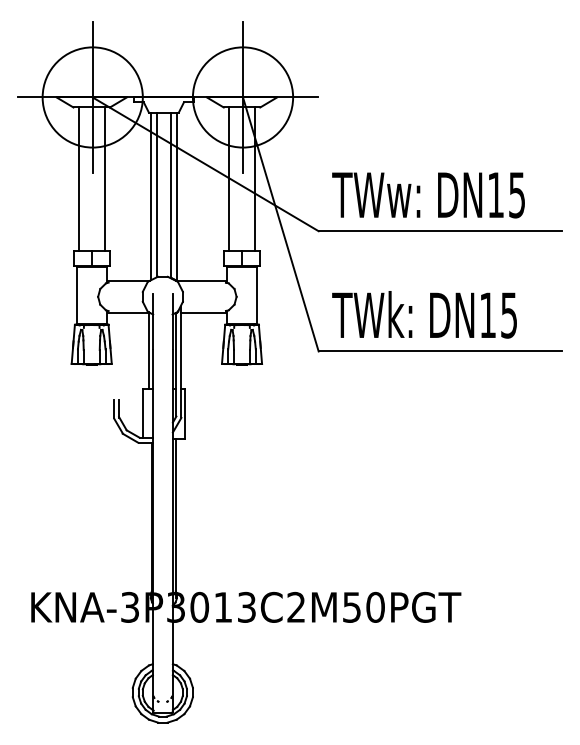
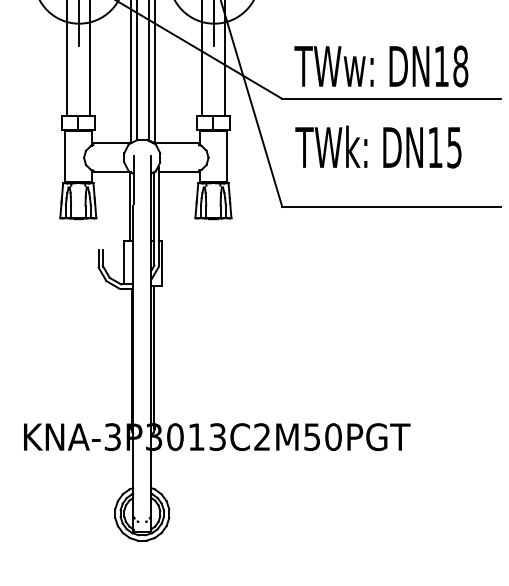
text: (517, 194) -> (461, 65), DN15 -> DN18
text: (424, 314) -> (378, 146), moved

